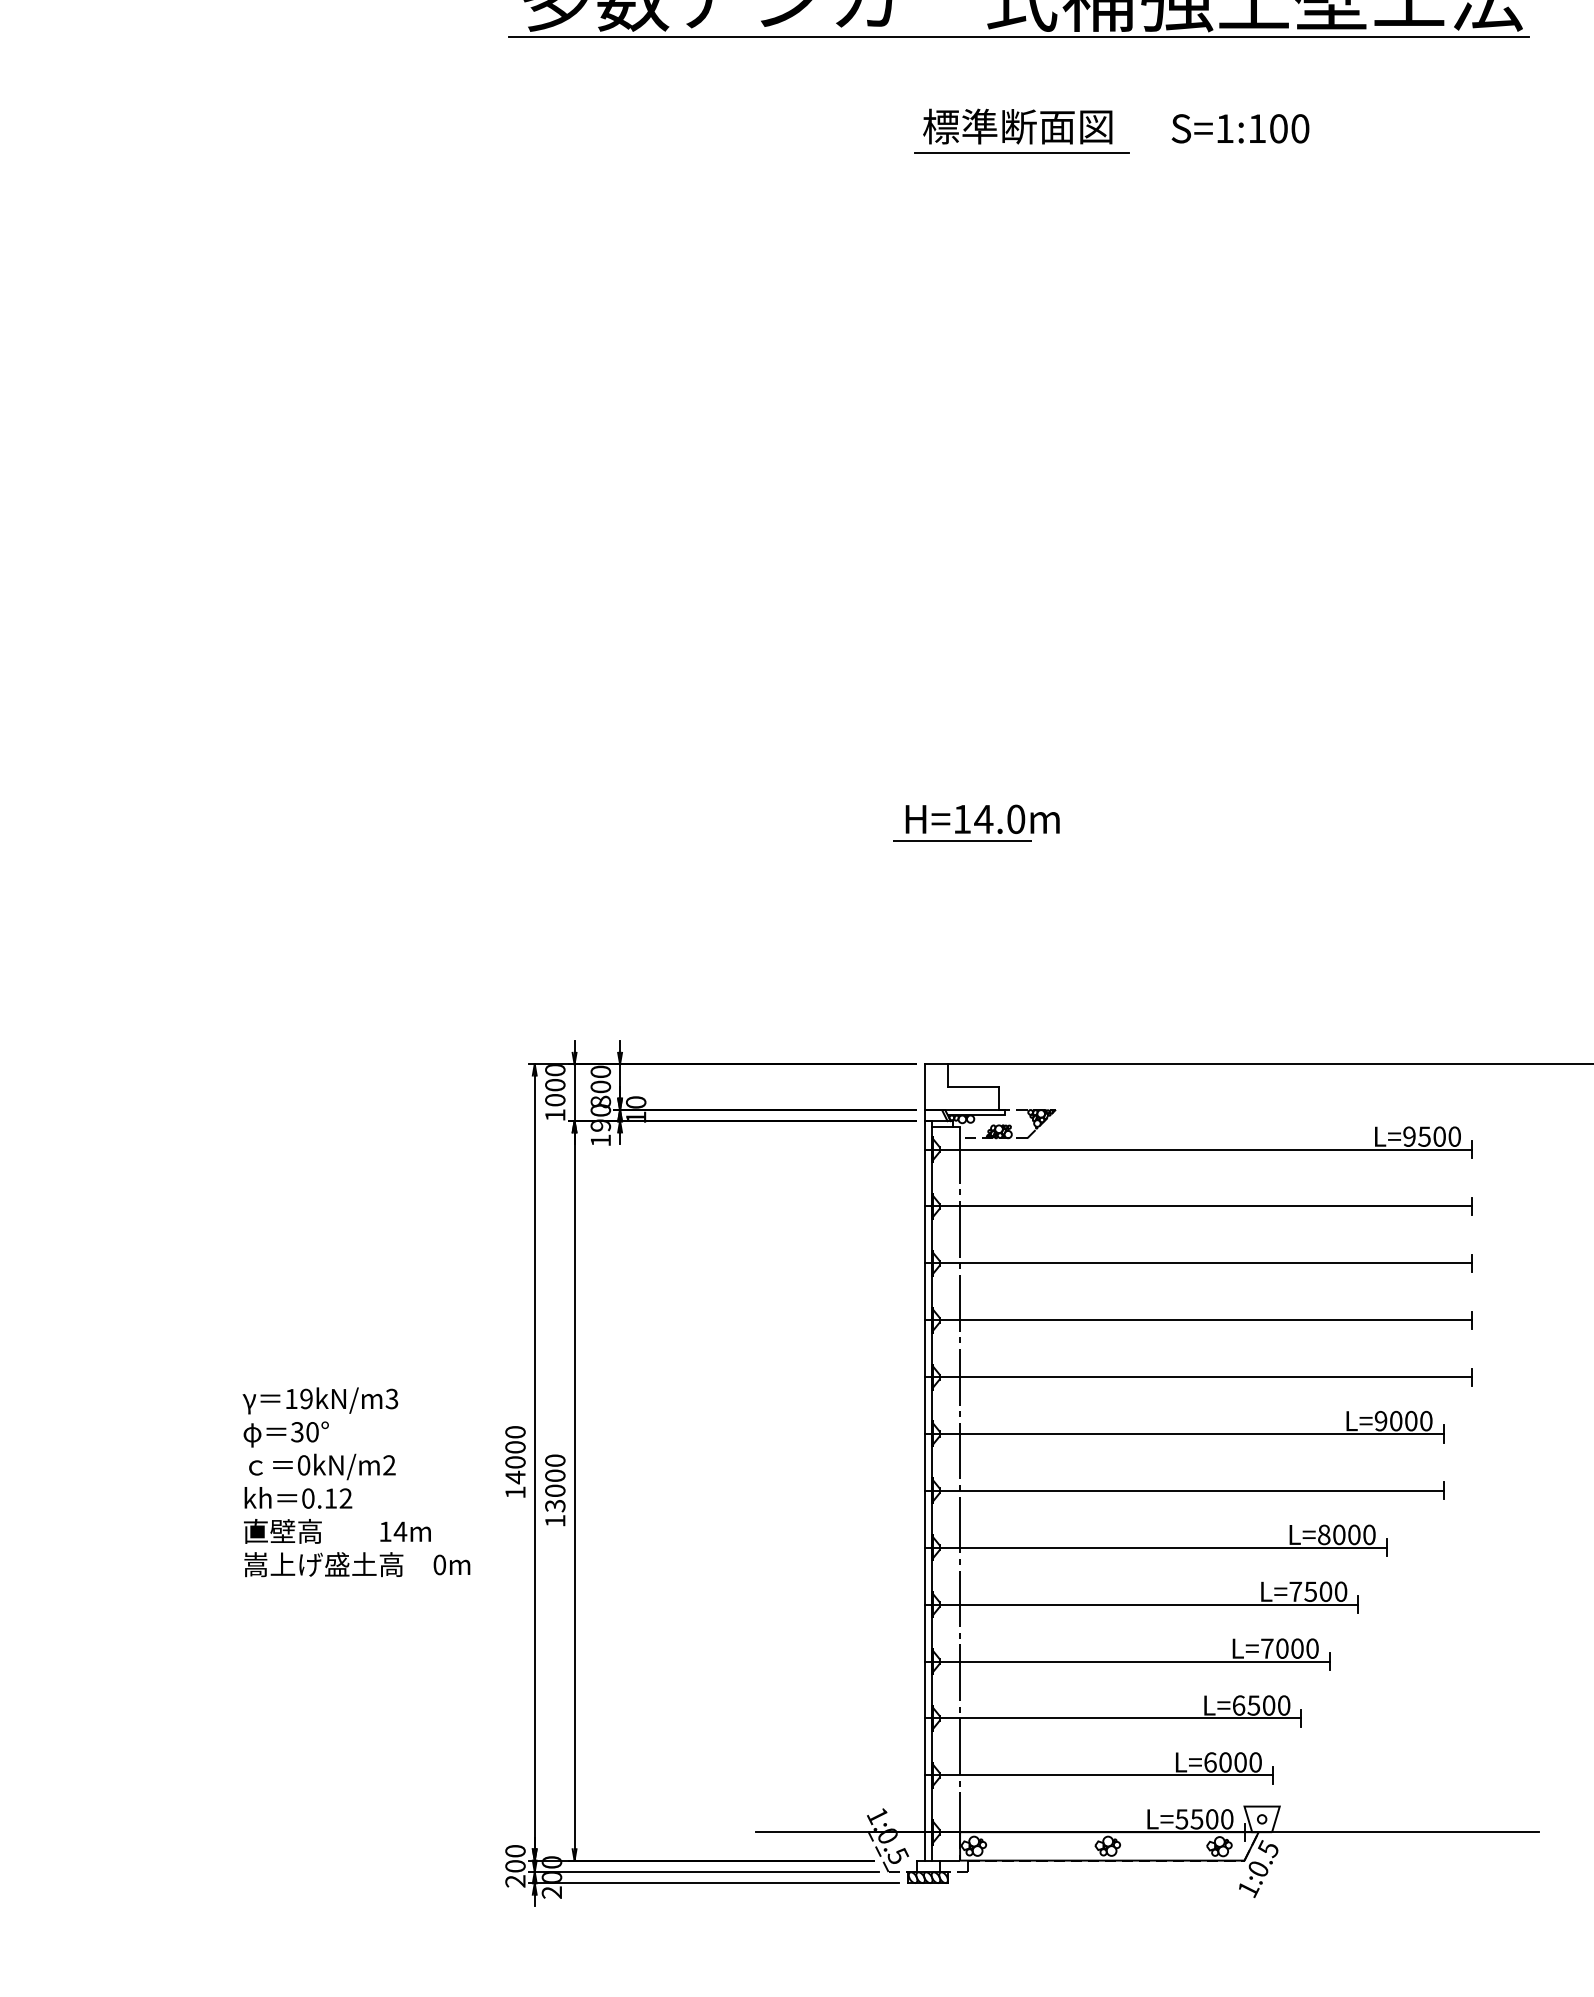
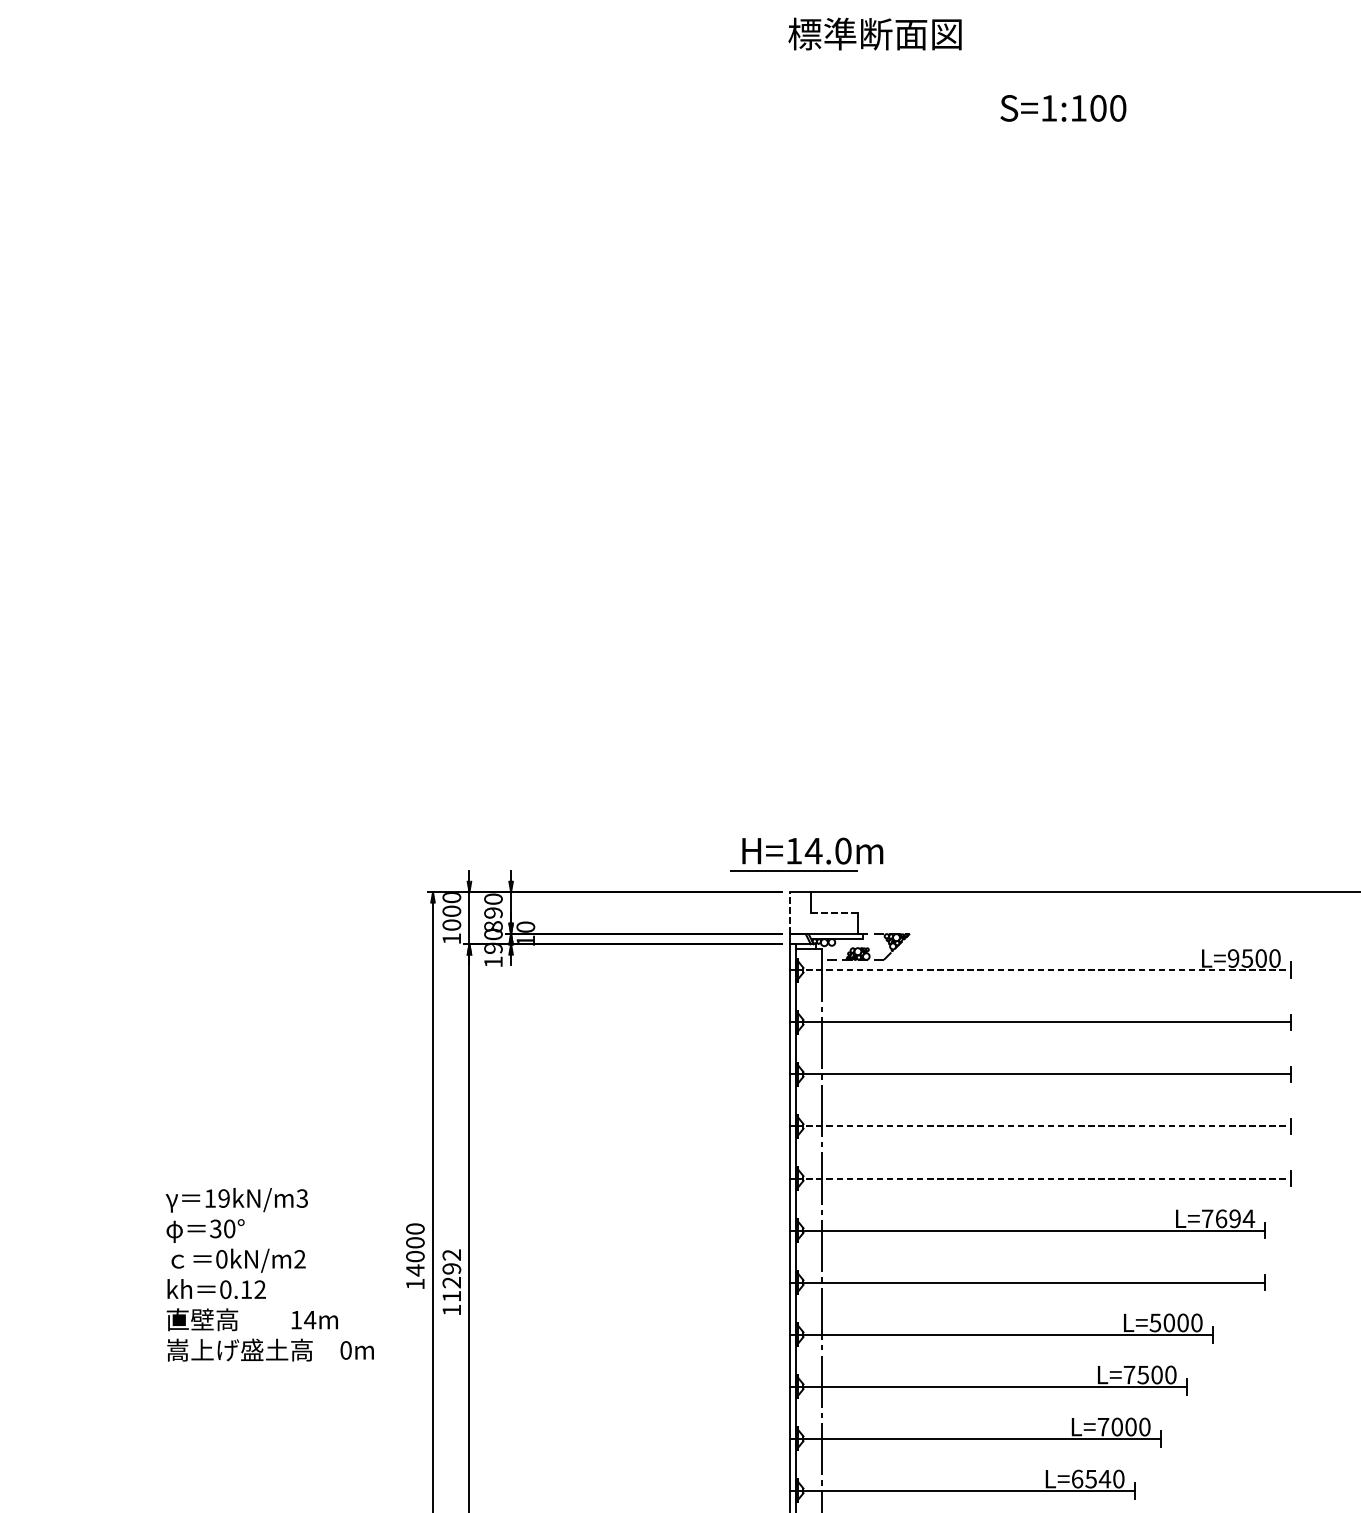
text: (1240, 128) -> (1063, 108), moved
line: (1021, 152) -> (878, 57), removed
part: (976, 822) -> (807, 853), moved
text: (600, 1086) -> (493, 912), 800 -> 890
line: (925, 1086) -> (790, 912), solid -> dashed
line: (973, 1086) -> (834, 912), solid -> dashed
line: (1202, 1149) -> (1044, 970), solid -> dashed
line: (1202, 1320) -> (1044, 1126), solid -> dashed
line: (1202, 1377) -> (1044, 1178), solid -> dashed
text: (1403, 1420) -> (1228, 1218), L=9000 -> L=7694
text: (555, 1483) -> (452, 1275), 13000 -> 11292
text: (1323, 1534) -> (1154, 1322), L=8000 -> L=5000
text: (1268, 1705) -> (1104, 1479), L=6500 -> L=6540

